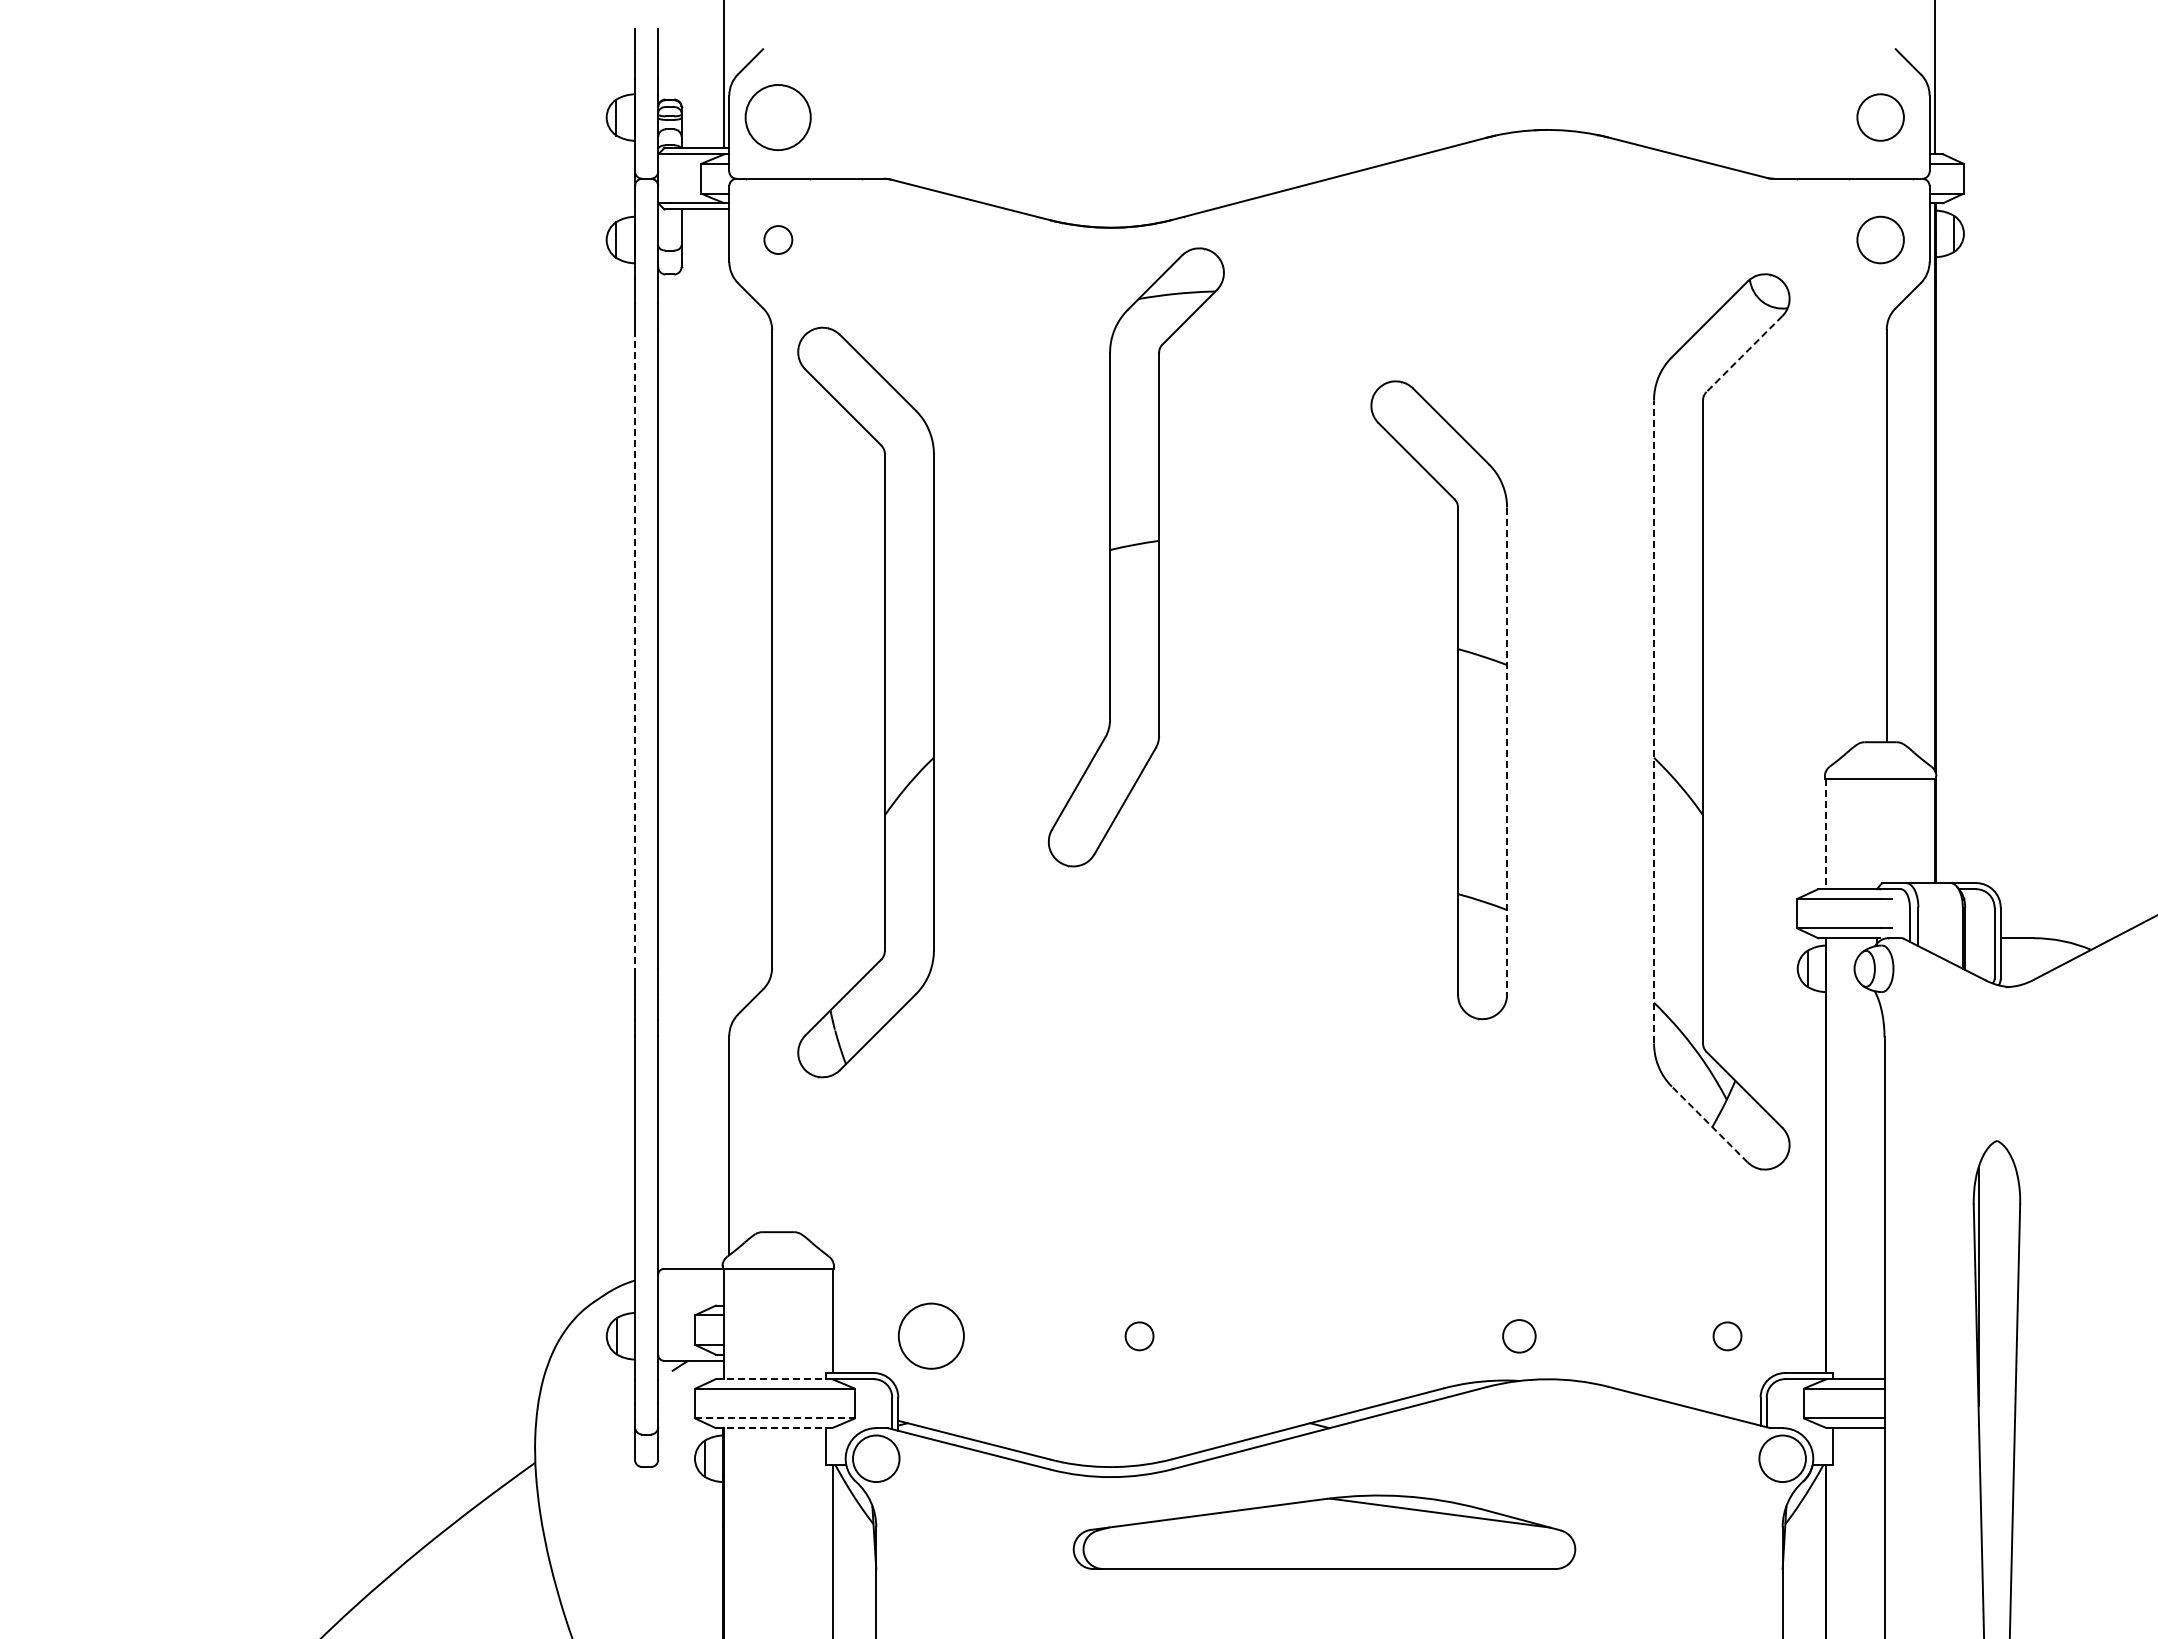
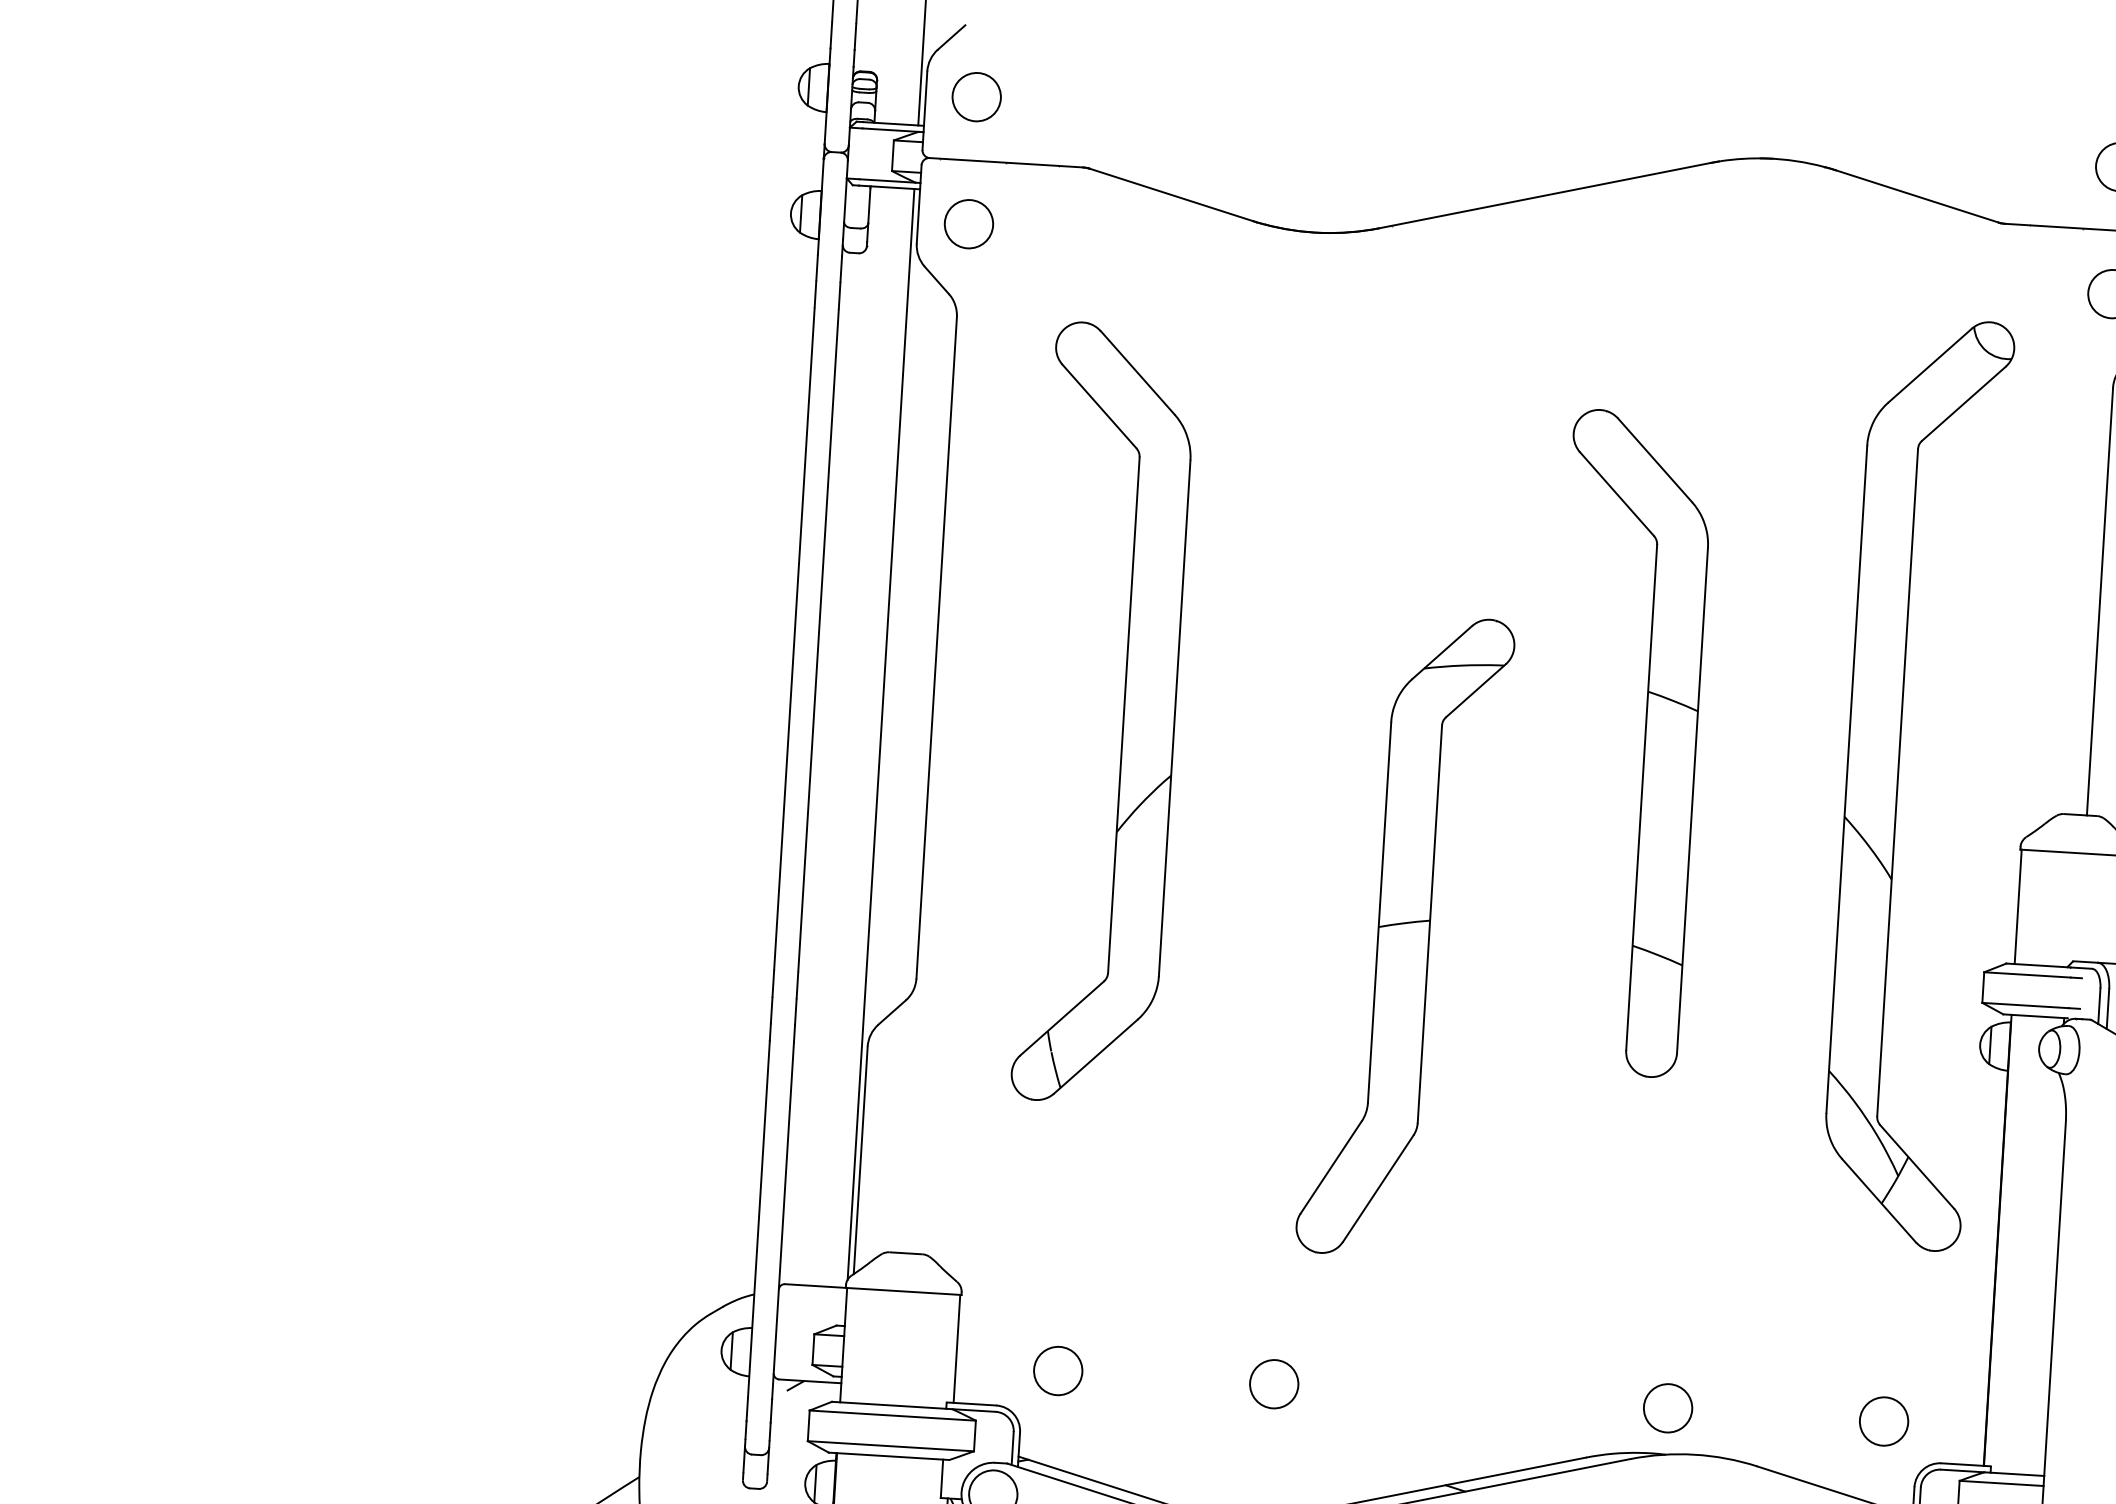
circle: (778, 117) -> (976, 97), size x0.71
circle: (778, 239) -> (969, 223), size x1.67
line: (1744, 354) -> (1963, 404), dashed -> solid
part: (1136, 557) -> (1405, 936), moved
line: (634, 648) -> (793, 638), dashed -> solid
part: (884, 702) -> (1123, 715), moved
line: (1654, 721) -> (1847, 779), dashed -> solid
line: (723, 735) -> (880, 734), added
line: (1507, 751) -> (1692, 800), dashed -> solid
line: (1826, 834) -> (2018, 907), dashed -> solid
line: (1709, 1124) -> (1878, 1200), dashed -> solid
circle: (931, 1336) -> (1058, 1371), size x0.71
circle: (1139, 1336) -> (1274, 1384), size x1.67
circle: (1519, 1336) -> (1668, 1408), size x1.43
circle: (1727, 1336) -> (1883, 1421), size x1.67
line: (774, 1379) -> (892, 1405), dashed -> solid
line: (775, 1418) -> (891, 1446), dashed -> solid
line: (774, 1428) -> (889, 1456), dashed -> solid

